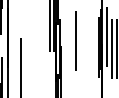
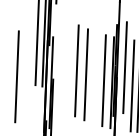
line: (82, 42) -> (86, 73), added
line: (37, 46) -> (17, 77), added
line: (93, 46) -> (103, 80), added

